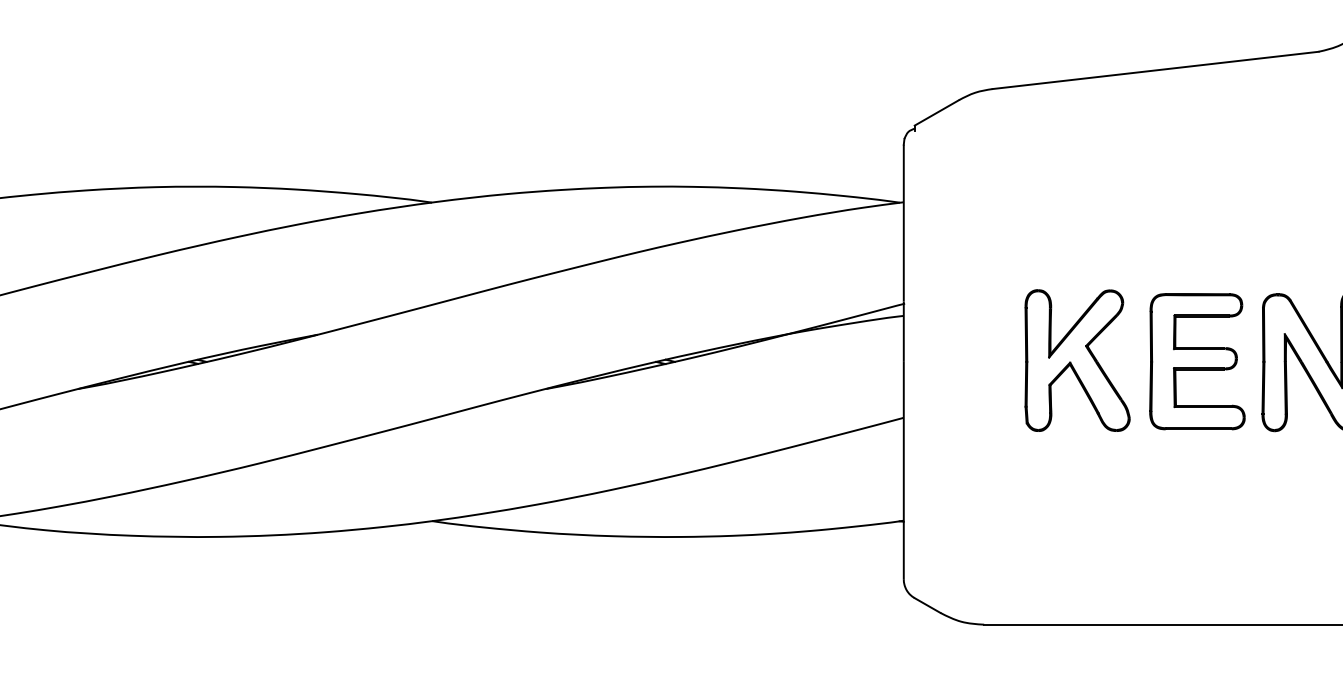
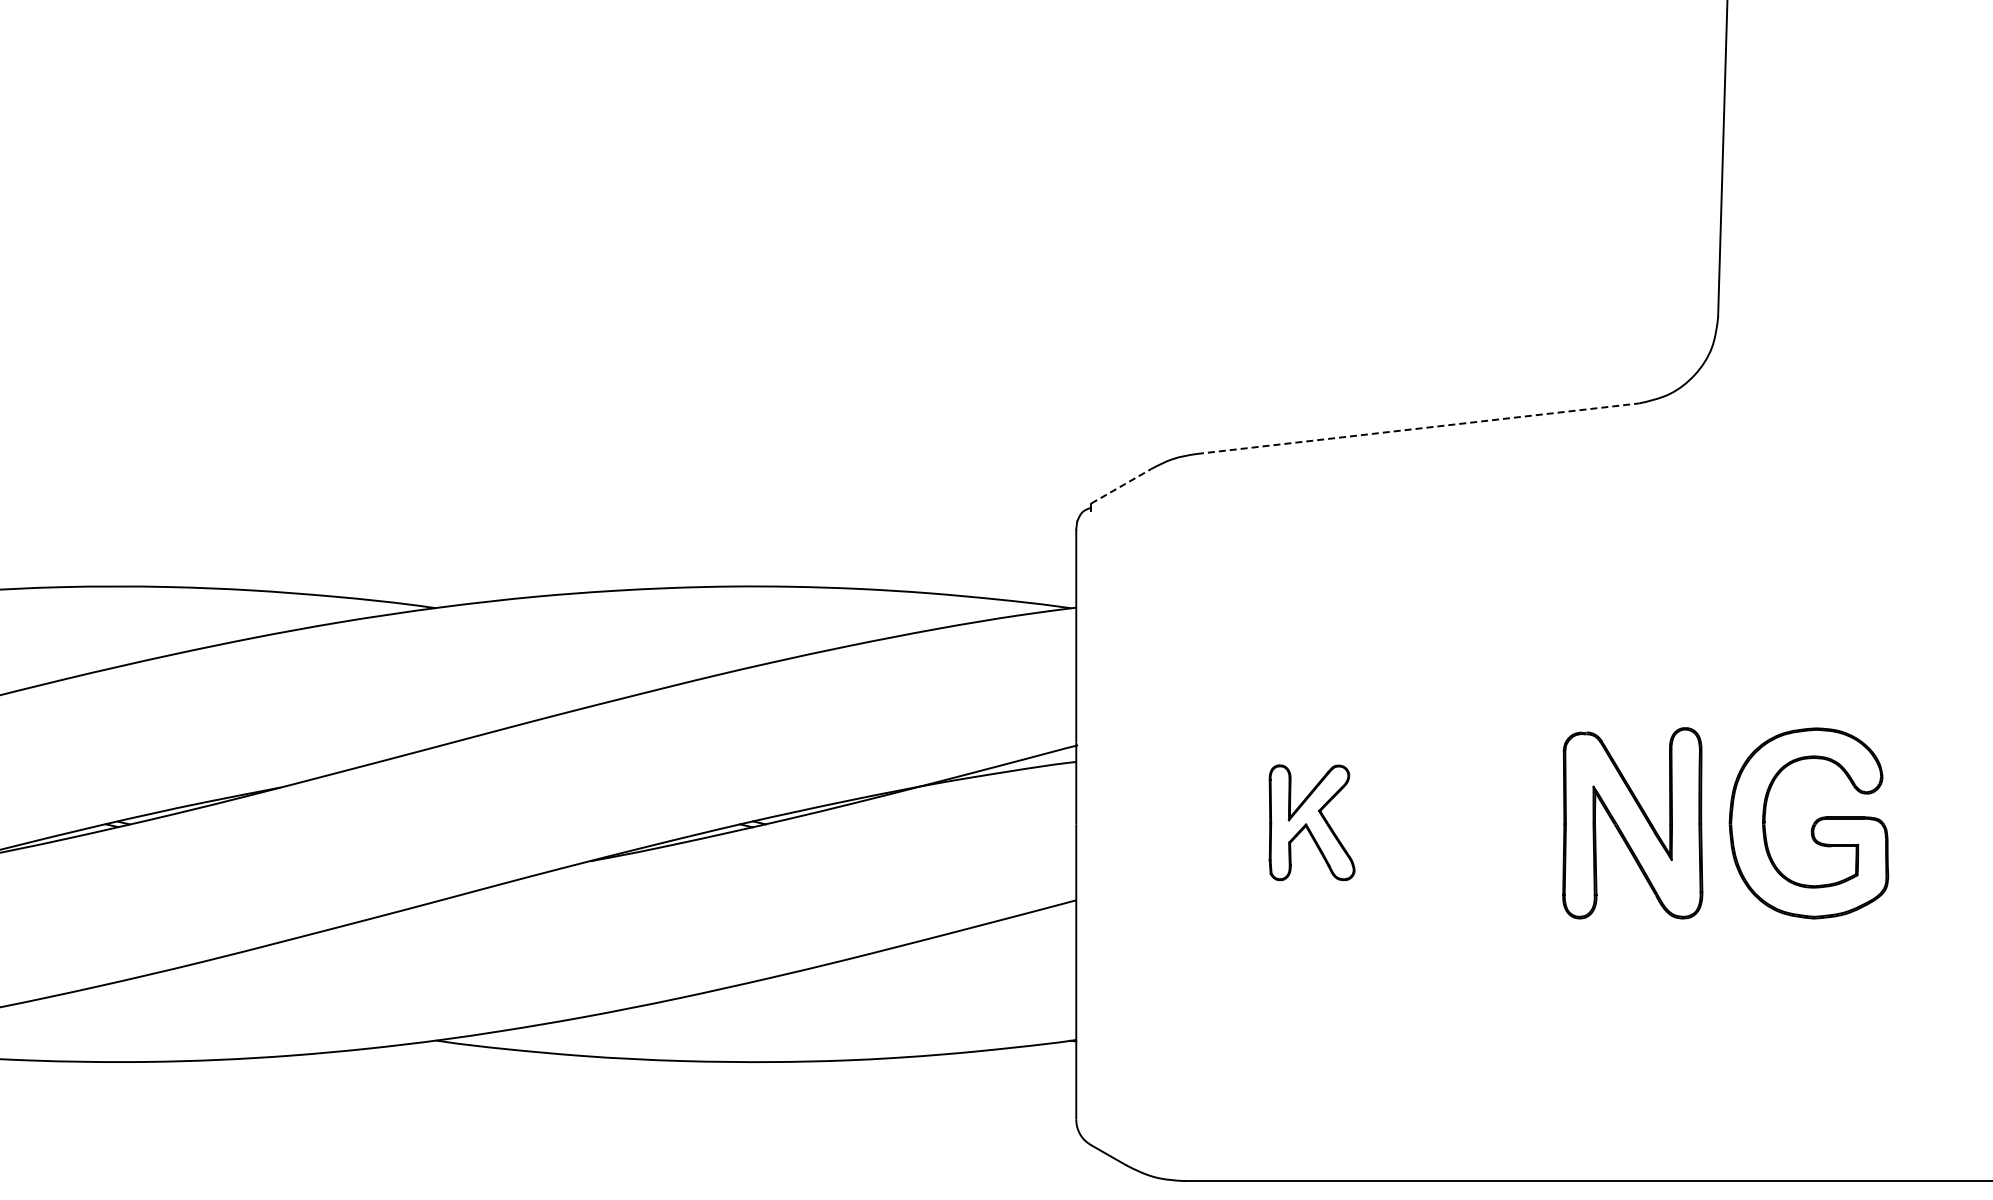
line: (1155, 70) -> (1418, 428), solid -> dashed
line: (937, 113) -> (1121, 486), solid -> dashed
part: (1077, 360) -> (1311, 822), size x0.6
part: (1197, 361) -> (1474, 823), removed

